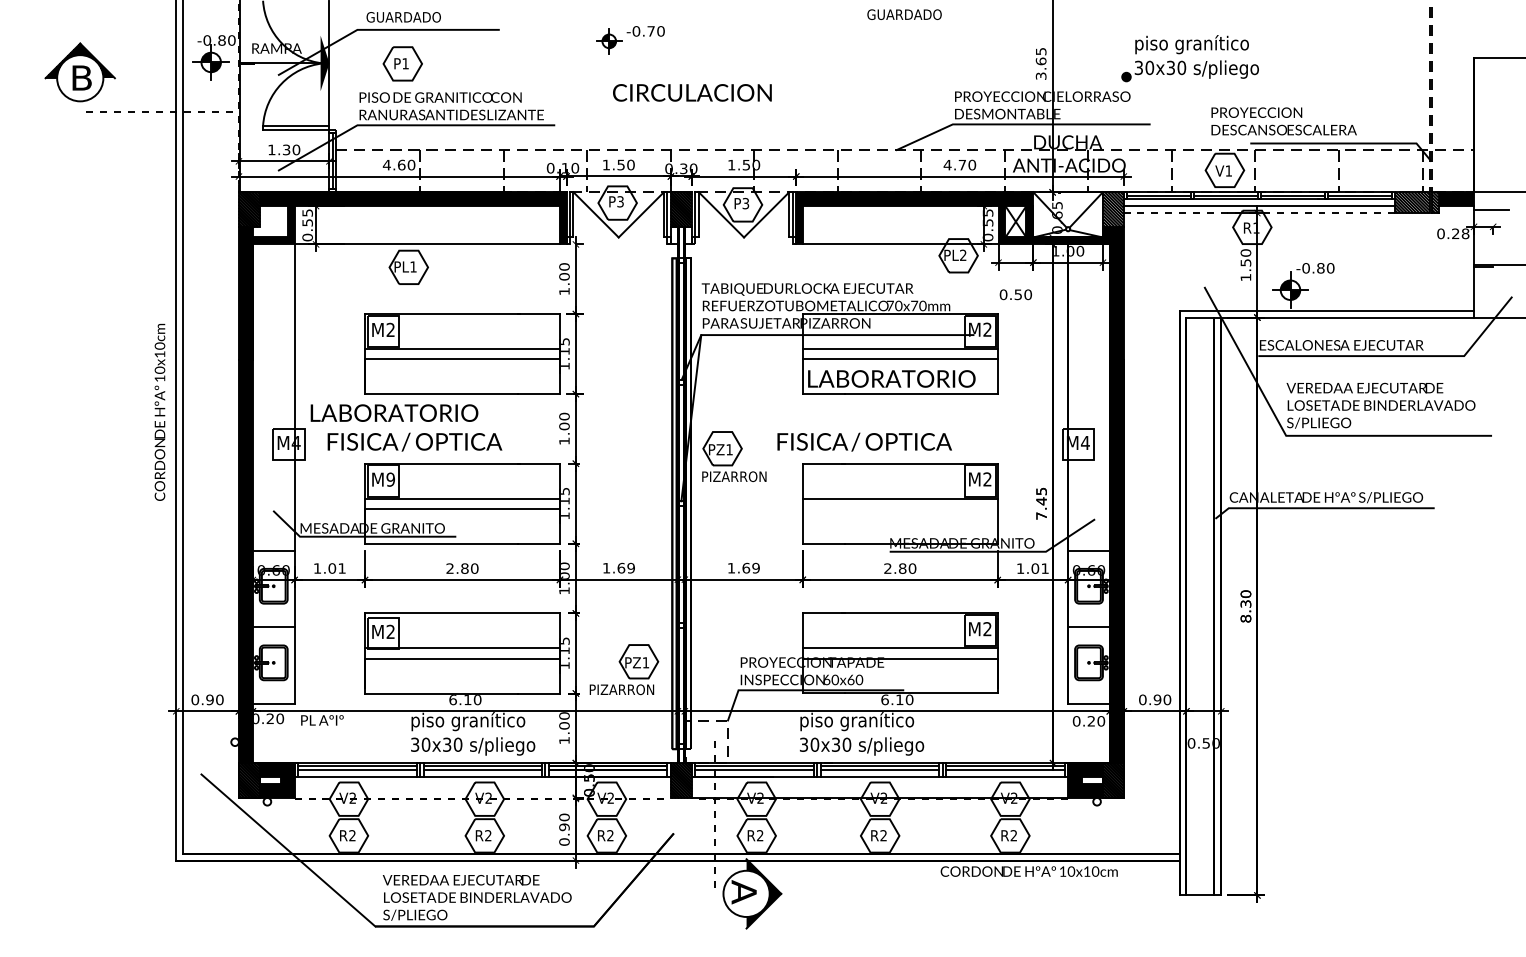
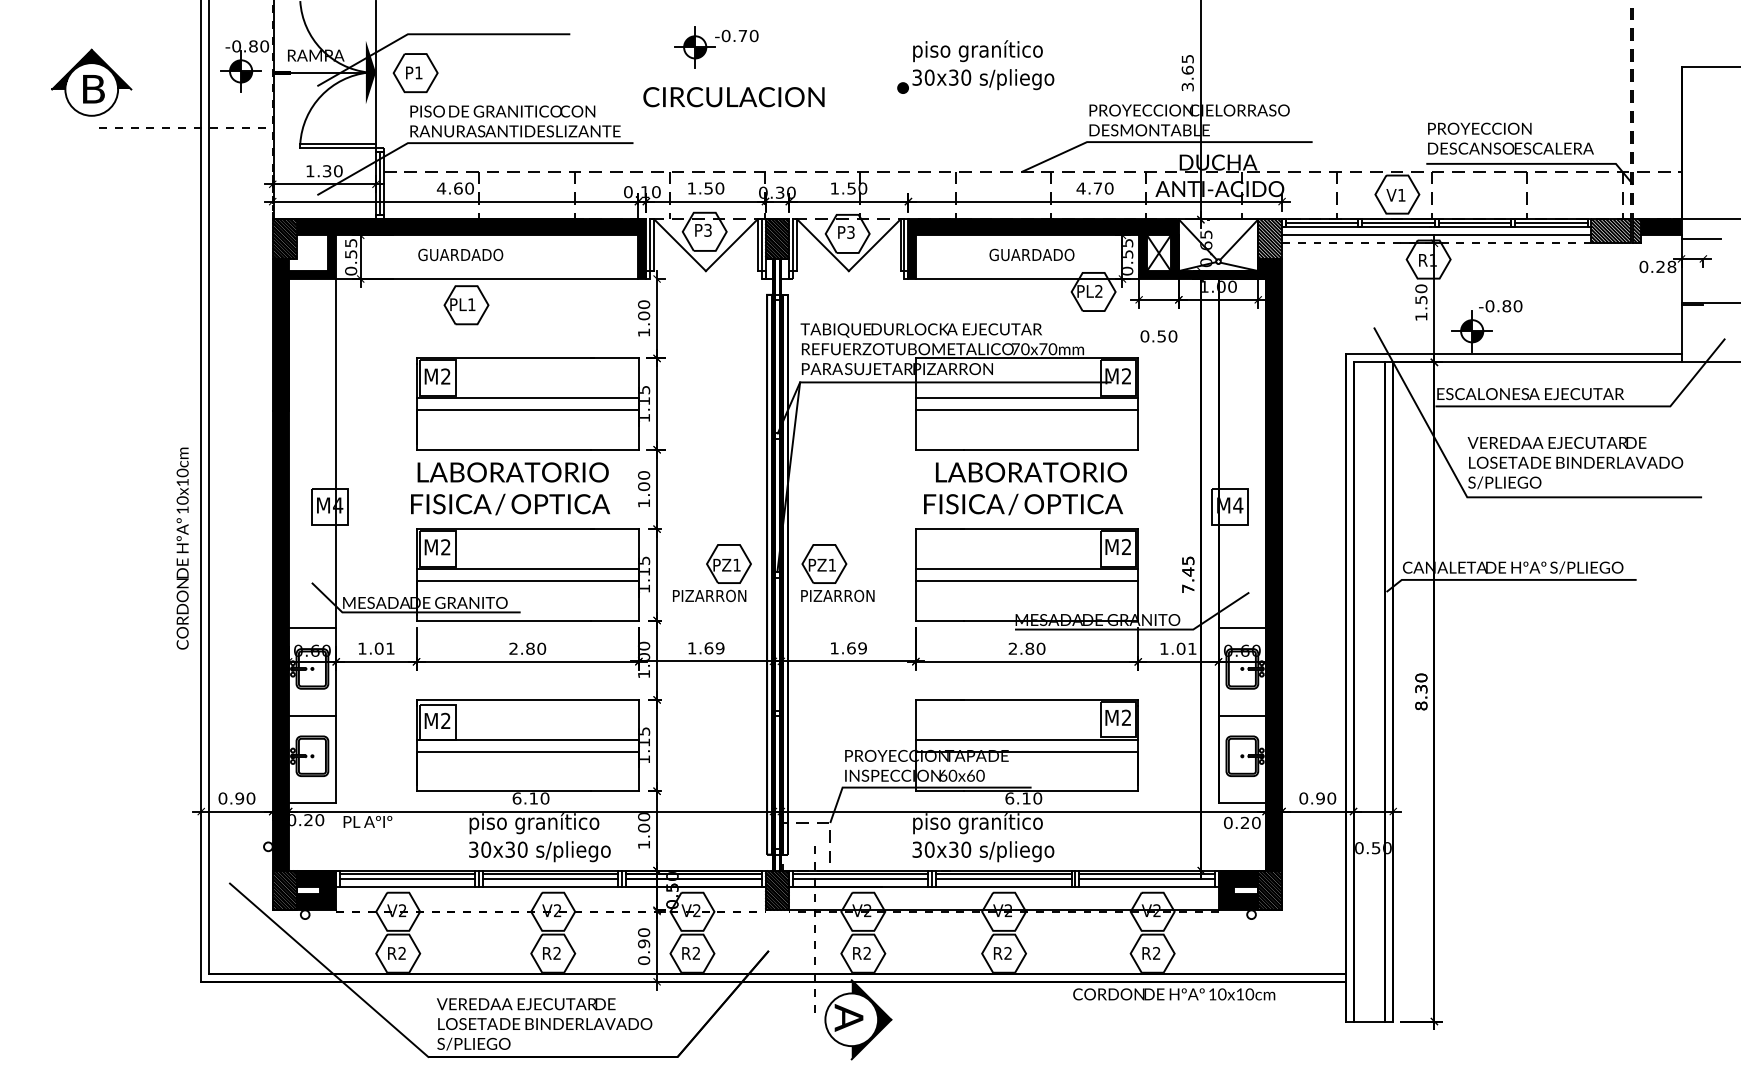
text: (904, 14) -> (1031, 254), moved
text: (403, 16) -> (460, 254), moved
part: (608, 41) -> (694, 47), size x1.43
text: (1189, 58) -> (975, 66), moved
part: (402, 64) -> (415, 73), moved
text: (691, 93) -> (733, 97), moved
text: (1283, 121) -> (1510, 138), moved
text: (891, 378) -> (1031, 472), moved
text: (159, 412) -> (182, 548), moved
text: (393, 413) -> (512, 472), moved
text: (414, 442) -> (510, 504), moved
text: (864, 442) -> (1023, 504), moved
part: (734, 457) -> (837, 573), moved
text: (390, 479) -> (445, 547), M9 -> M2
line: (899, 508) -> (1026, 580), added
part: (624, 669) -> (712, 572), moved

